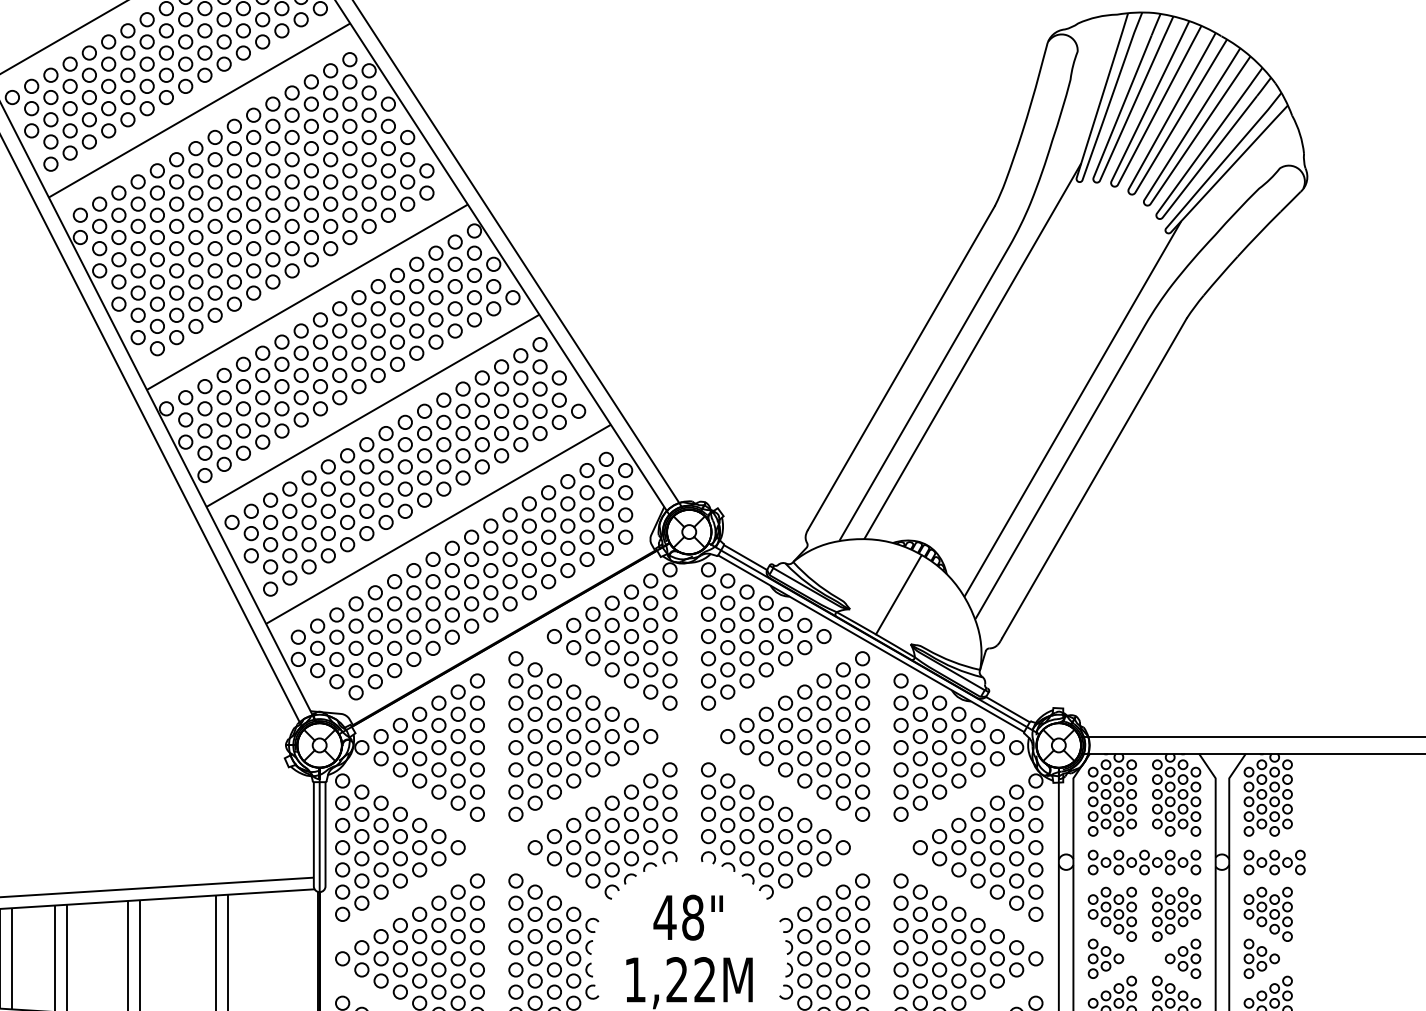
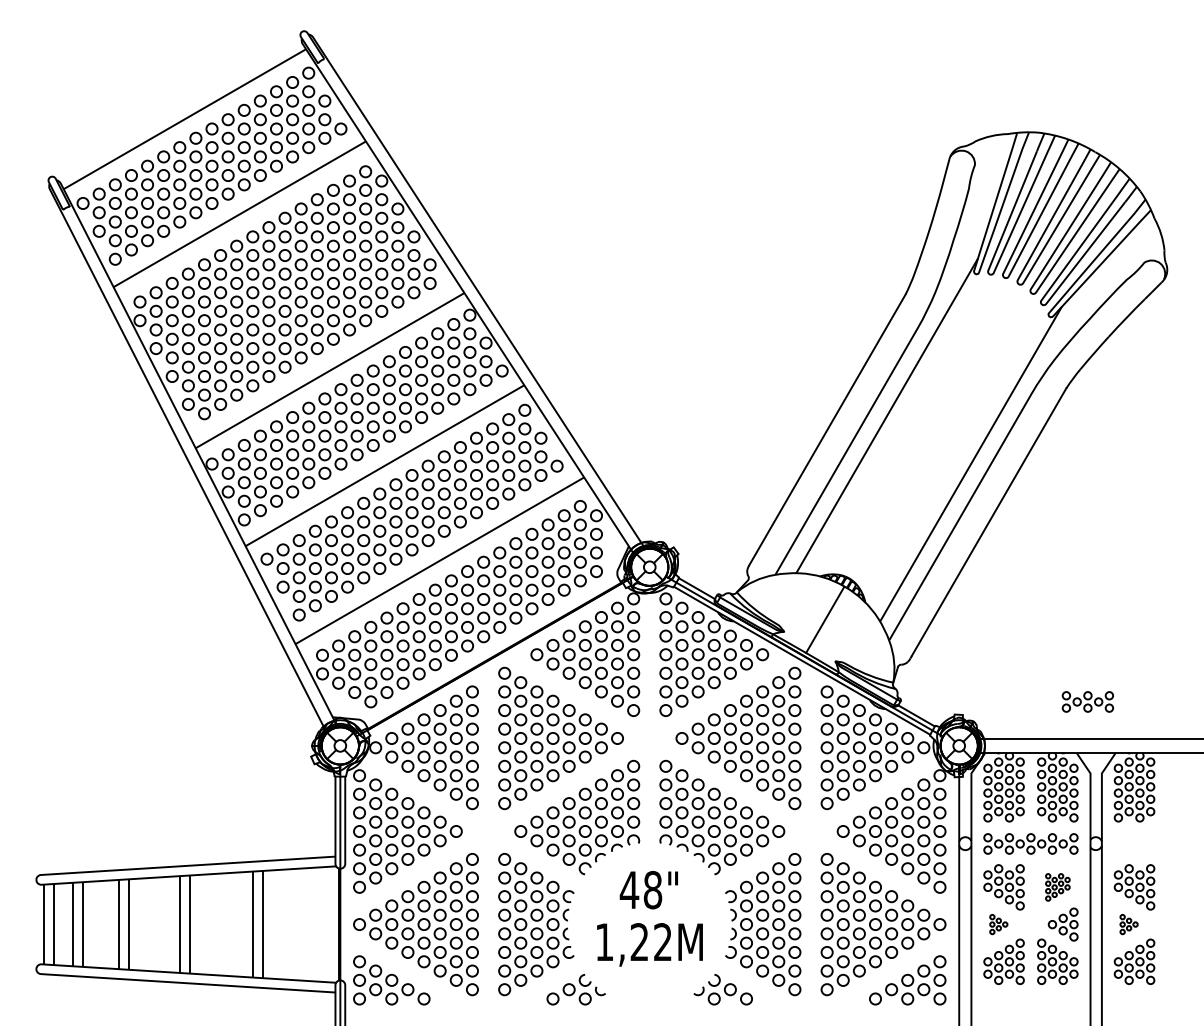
part: (1274, 861) -> (1087, 701), moved
part: (1176, 914) -> (1057, 887), size x0.6
part: (1105, 958) -> (998, 924), size x0.6
part: (1261, 958) -> (1128, 924), size x0.6

